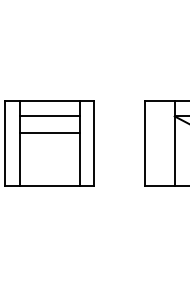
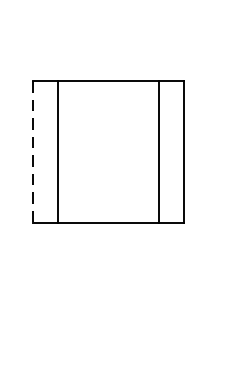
line: (49, 116) -> (107, 106), removed
line: (49, 133) -> (107, 135), removed
line: (5, 143) -> (33, 151), solid -> dashed

